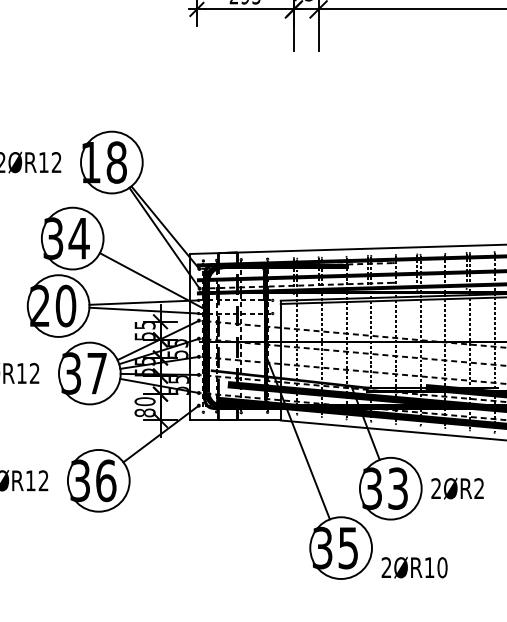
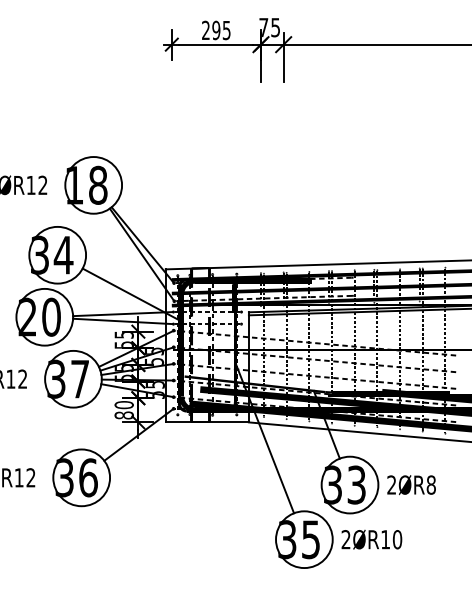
text: (478, 488) -> (430, 484), 2ØR2 -> 2ØR8
text: (414, 567) -> (371, 539), moved

